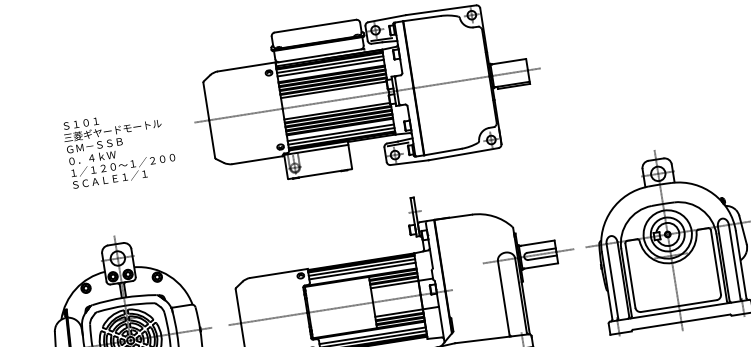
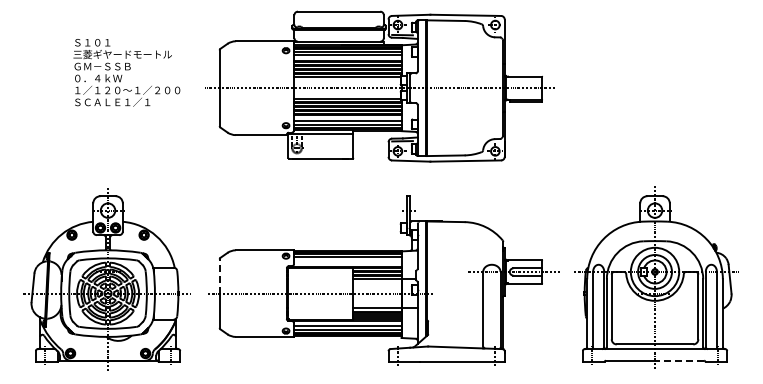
text: (119, 147) -> (126, 72), moved
line: (362, 270) -> (347, 260), removed
line: (238, 306) -> (219, 276), solid -> dashed
line: (705, 318) -> (679, 360), solid -> dashed

